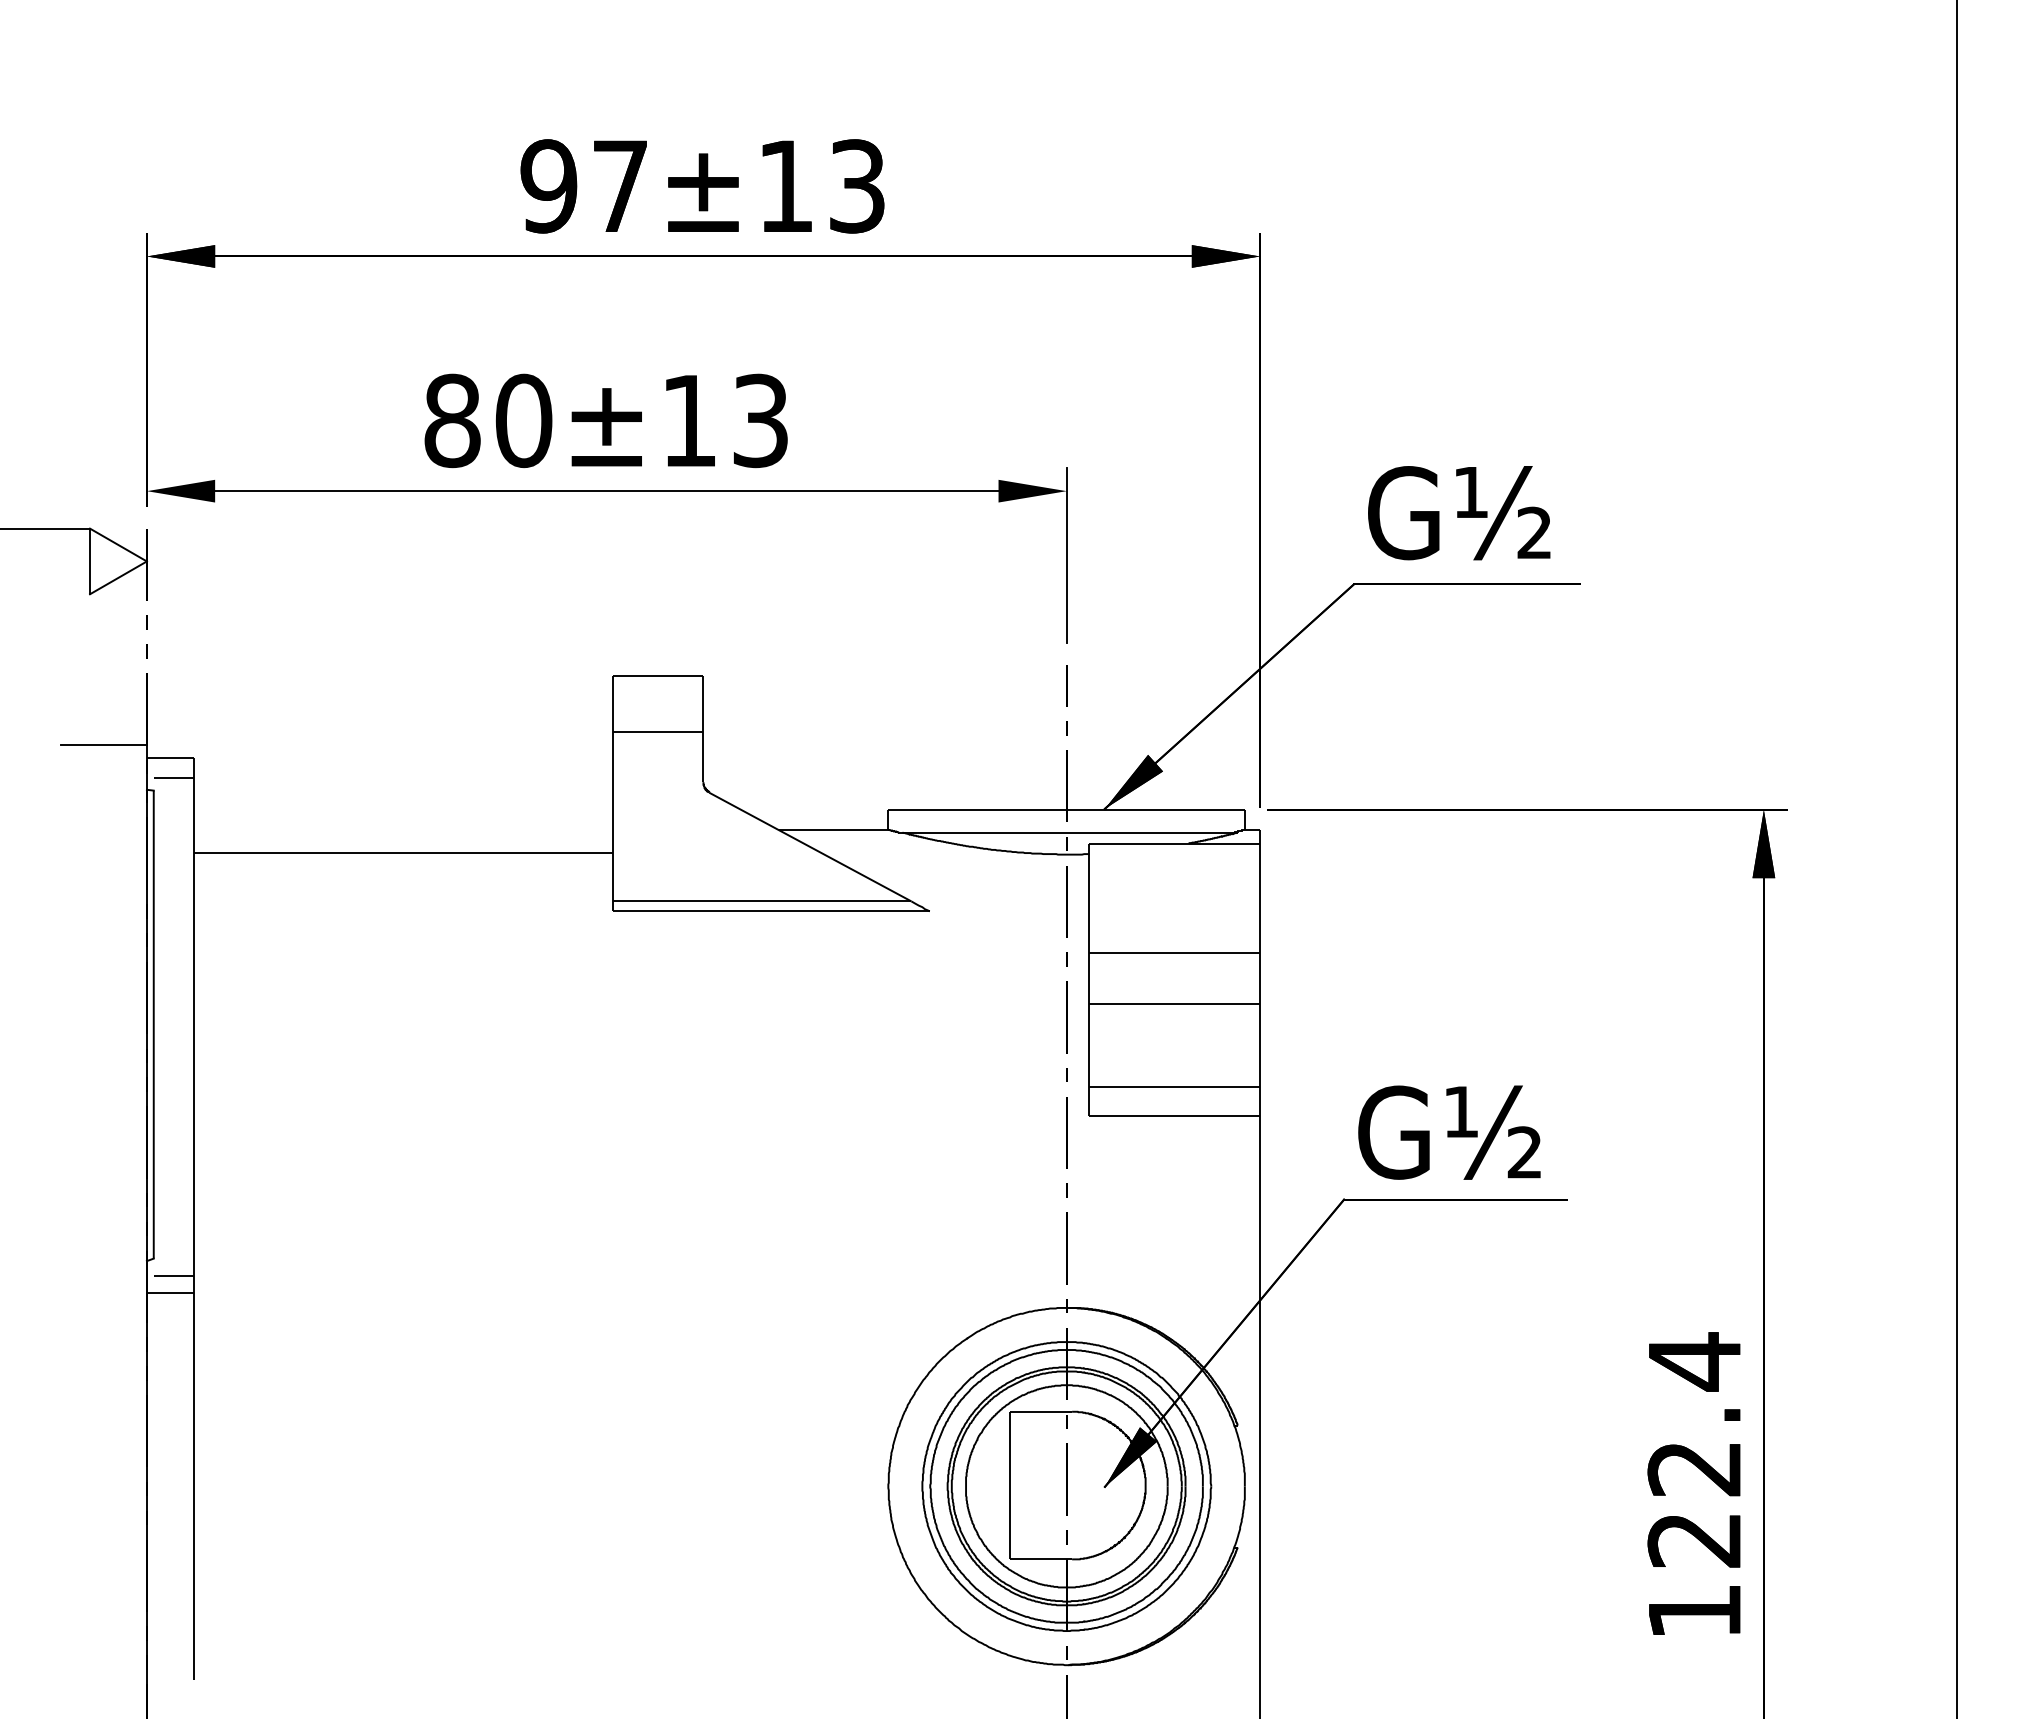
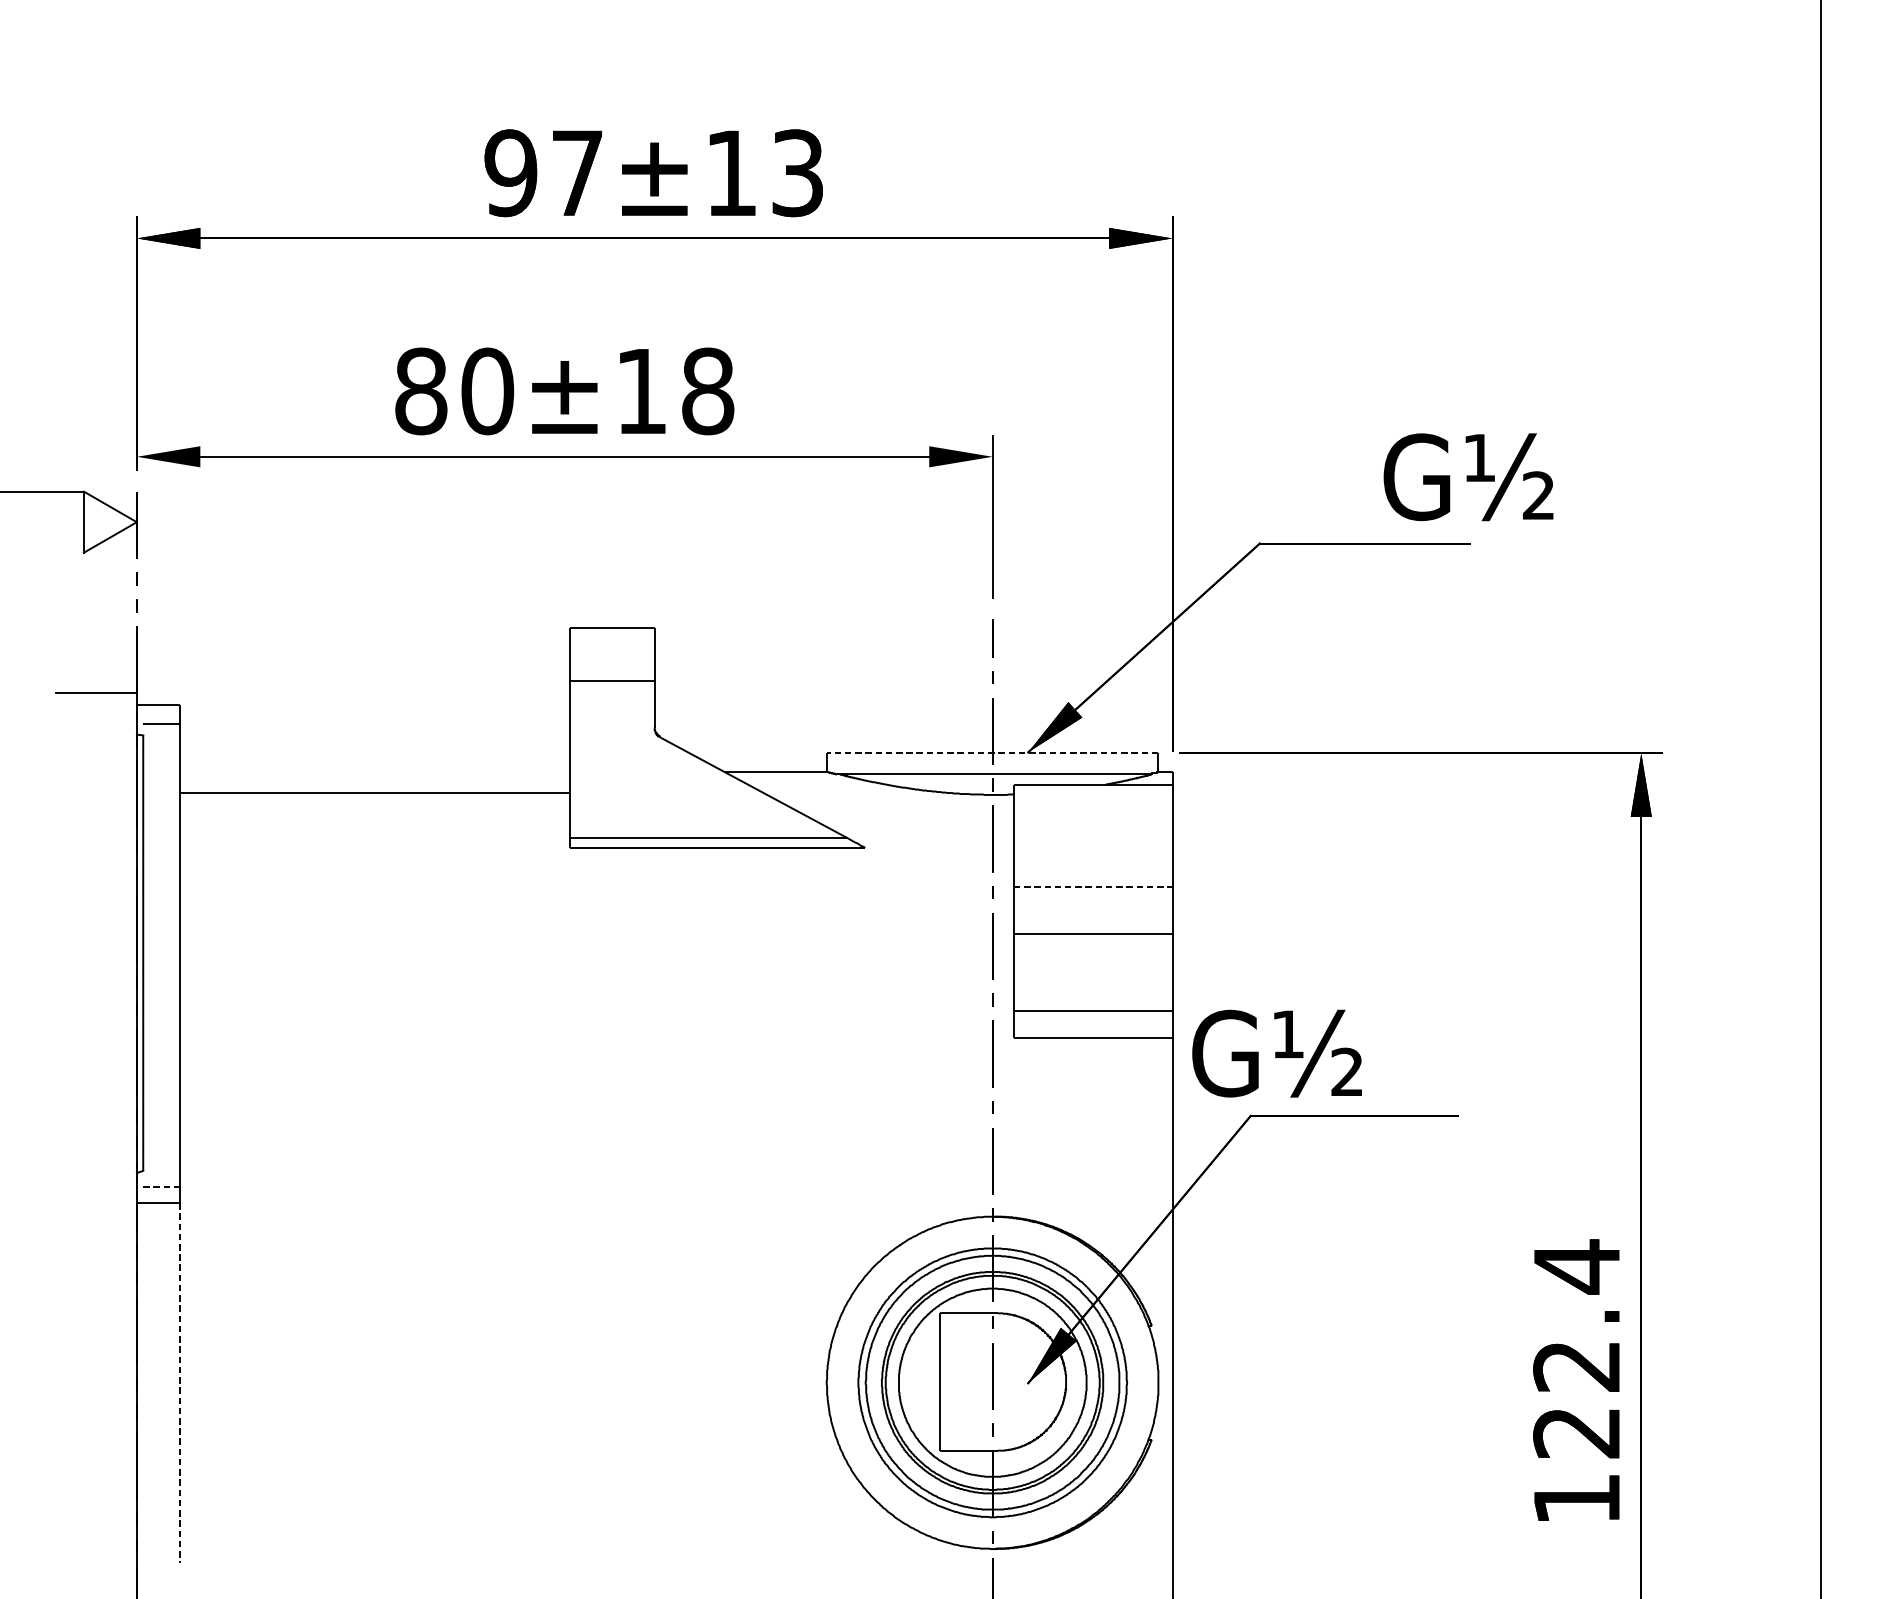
text: (761, 420) -> (708, 391), 80±13 -> 80±18
text: (1459, 513) -> (1468, 477), moved
line: (1066, 809) -> (992, 752), solid -> dashed
line: (1175, 953) -> (1093, 886), solid -> dashed
text: (1449, 1132) -> (1277, 1053), moved
line: (173, 1275) -> (161, 1186), solid -> dashed
line: (193, 1487) -> (180, 1383), solid -> dashed

